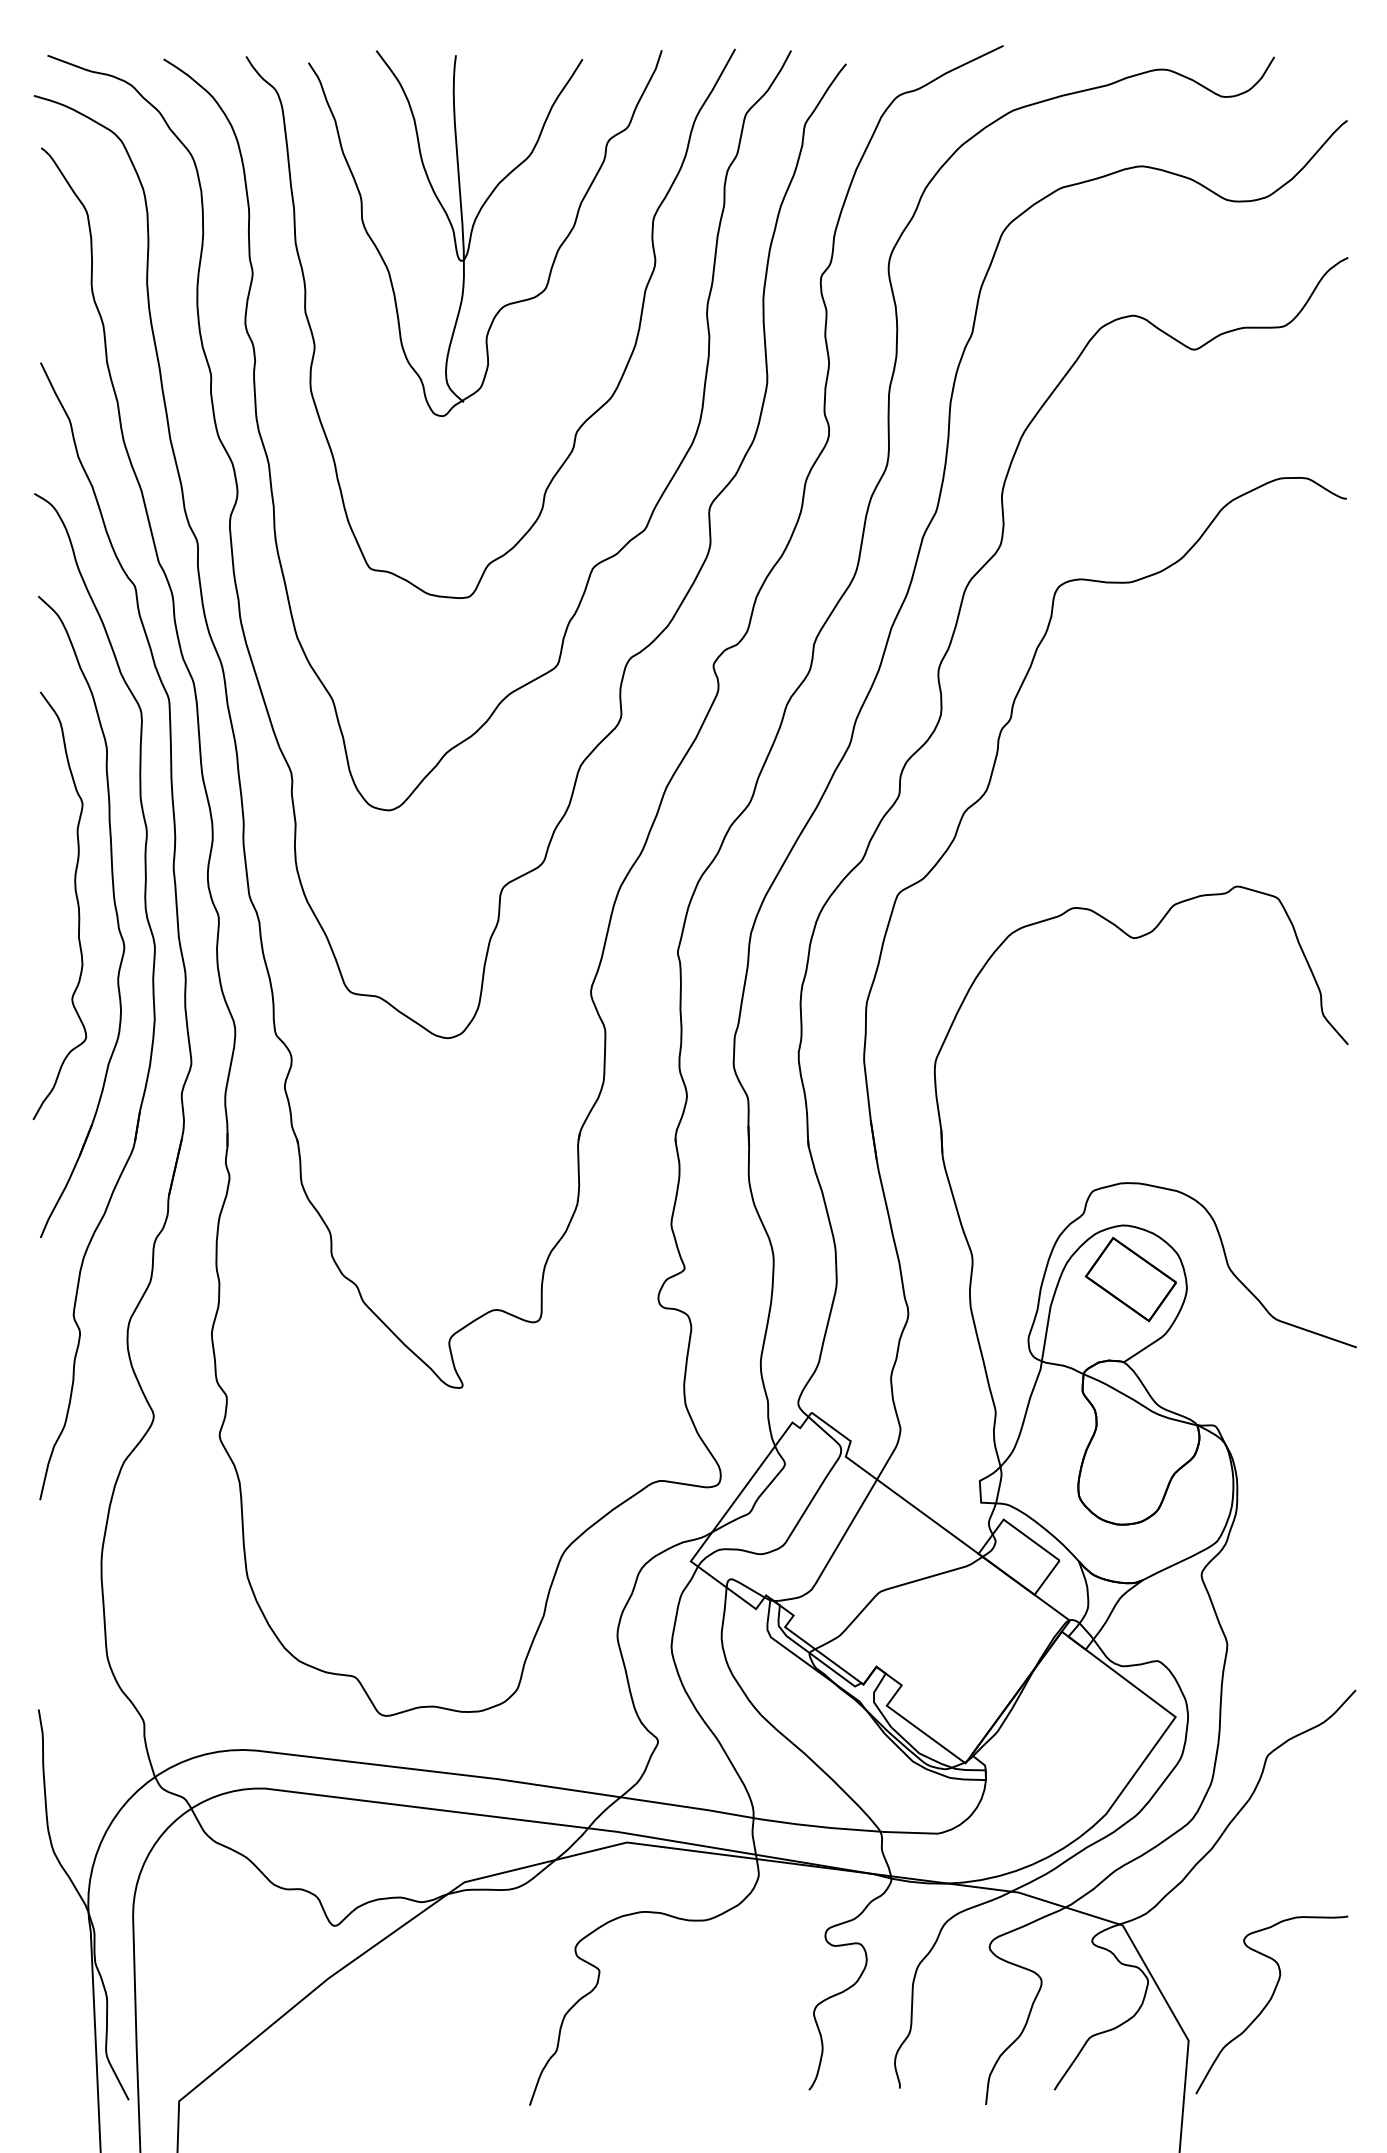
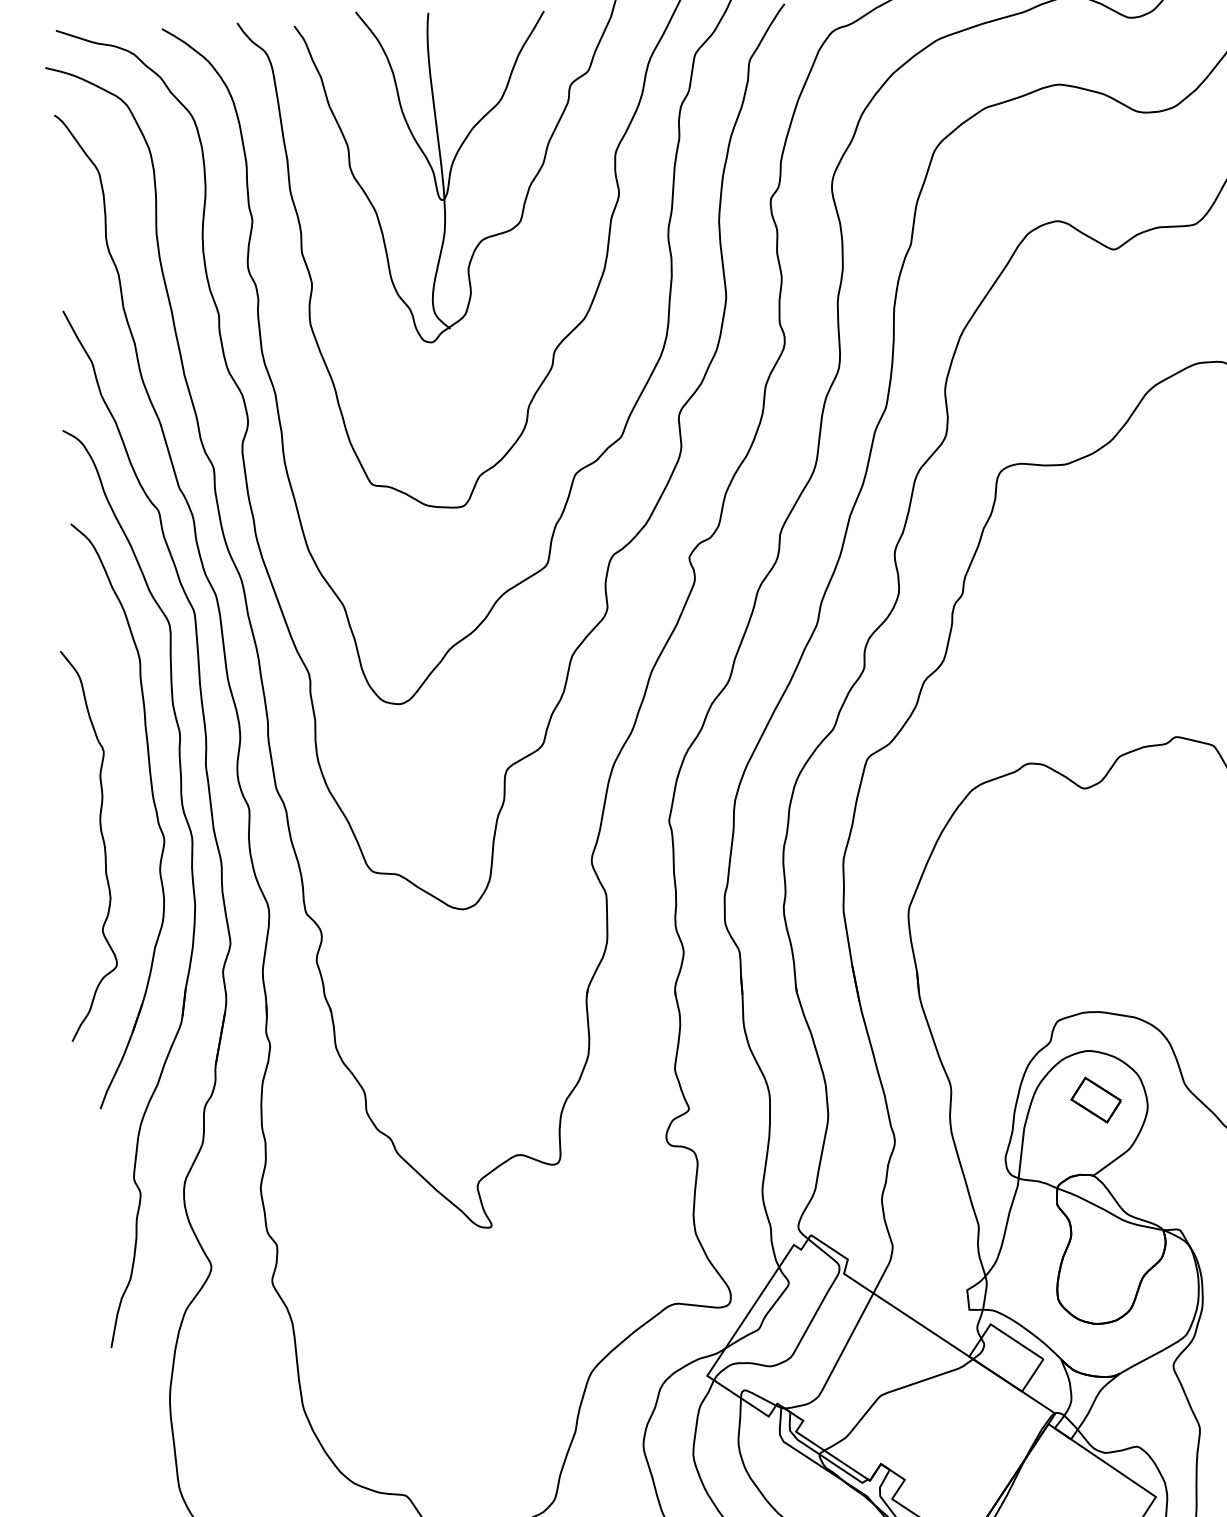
curve: (76, 900) -> (102, 839), moved
part: (1130, 1279) -> (1095, 1099), size x0.6

